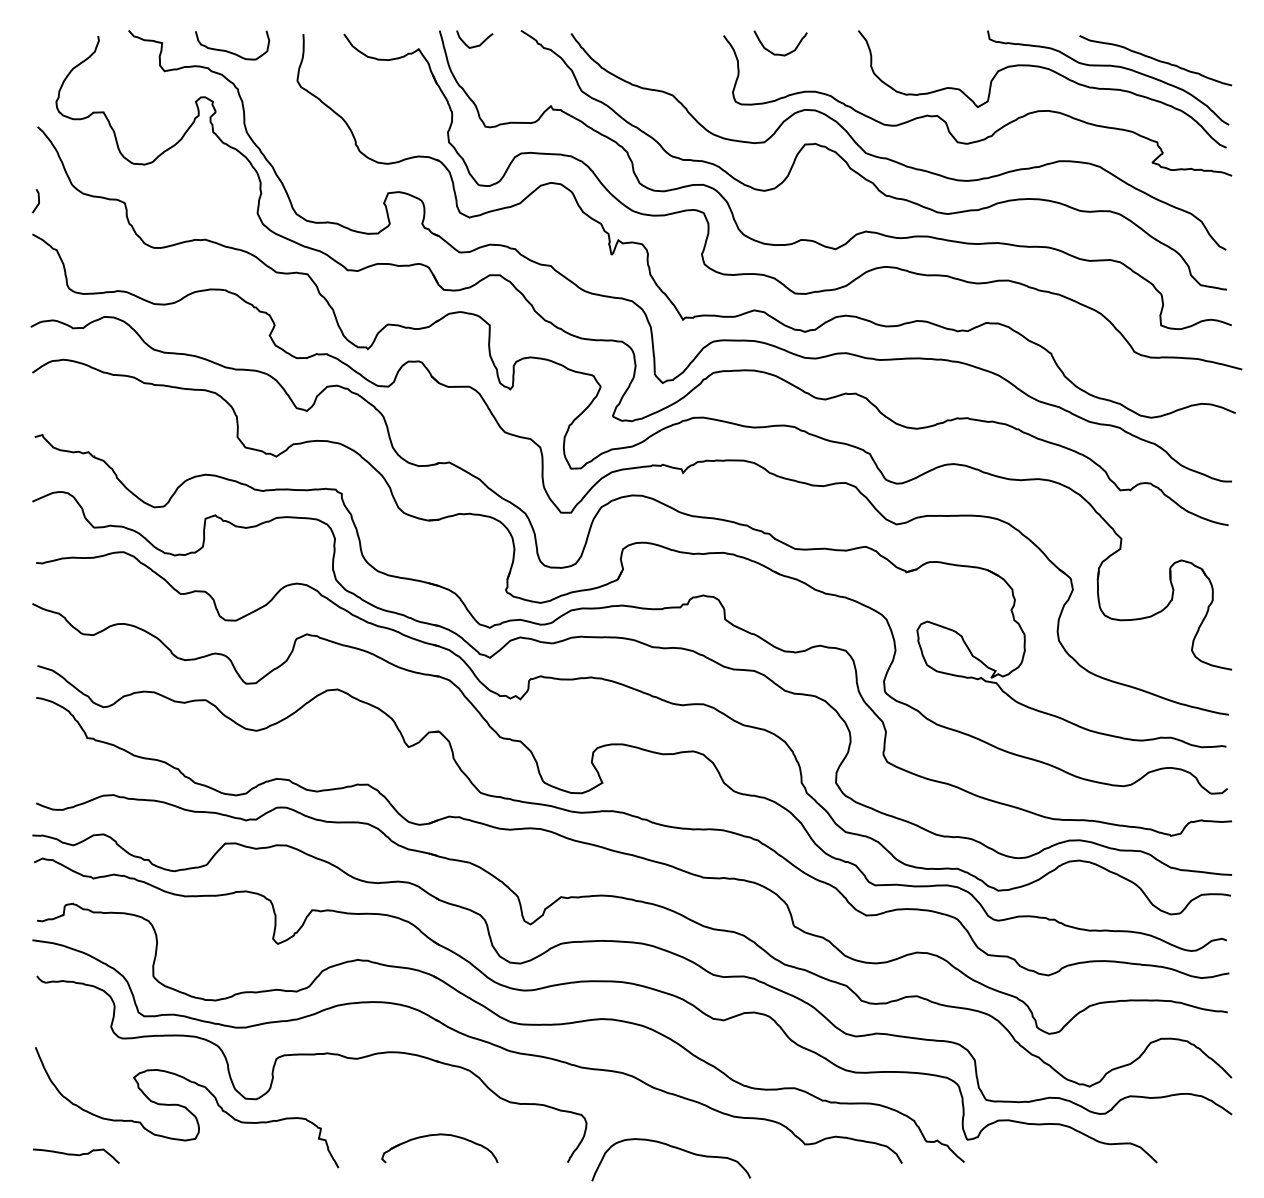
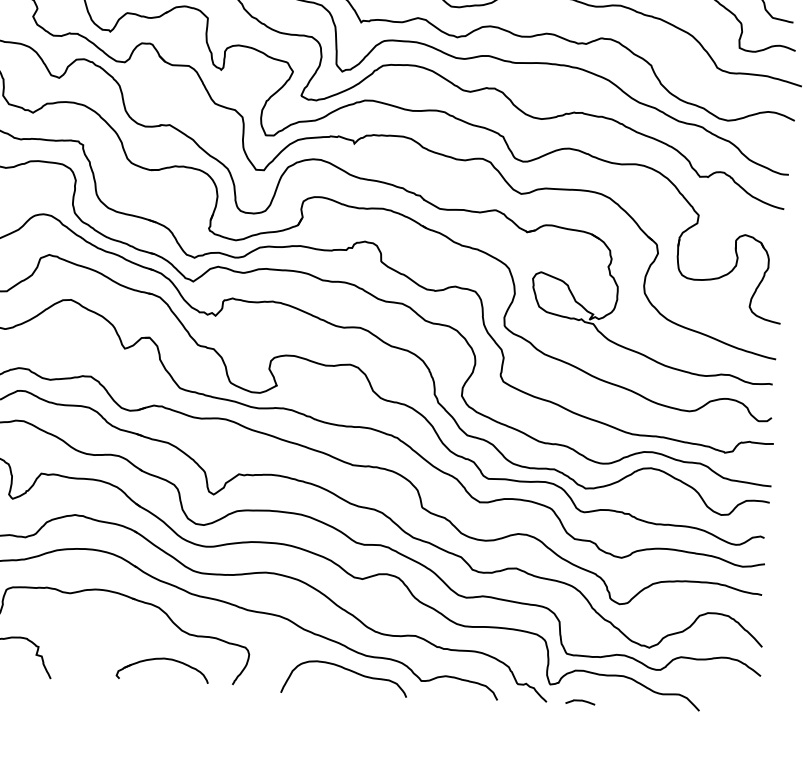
part: (439, 1135) -> (163, 659), moved
curve: (674, 1148) -> (347, 670), moved
curve: (1006, 1158) -> (580, 701), added

